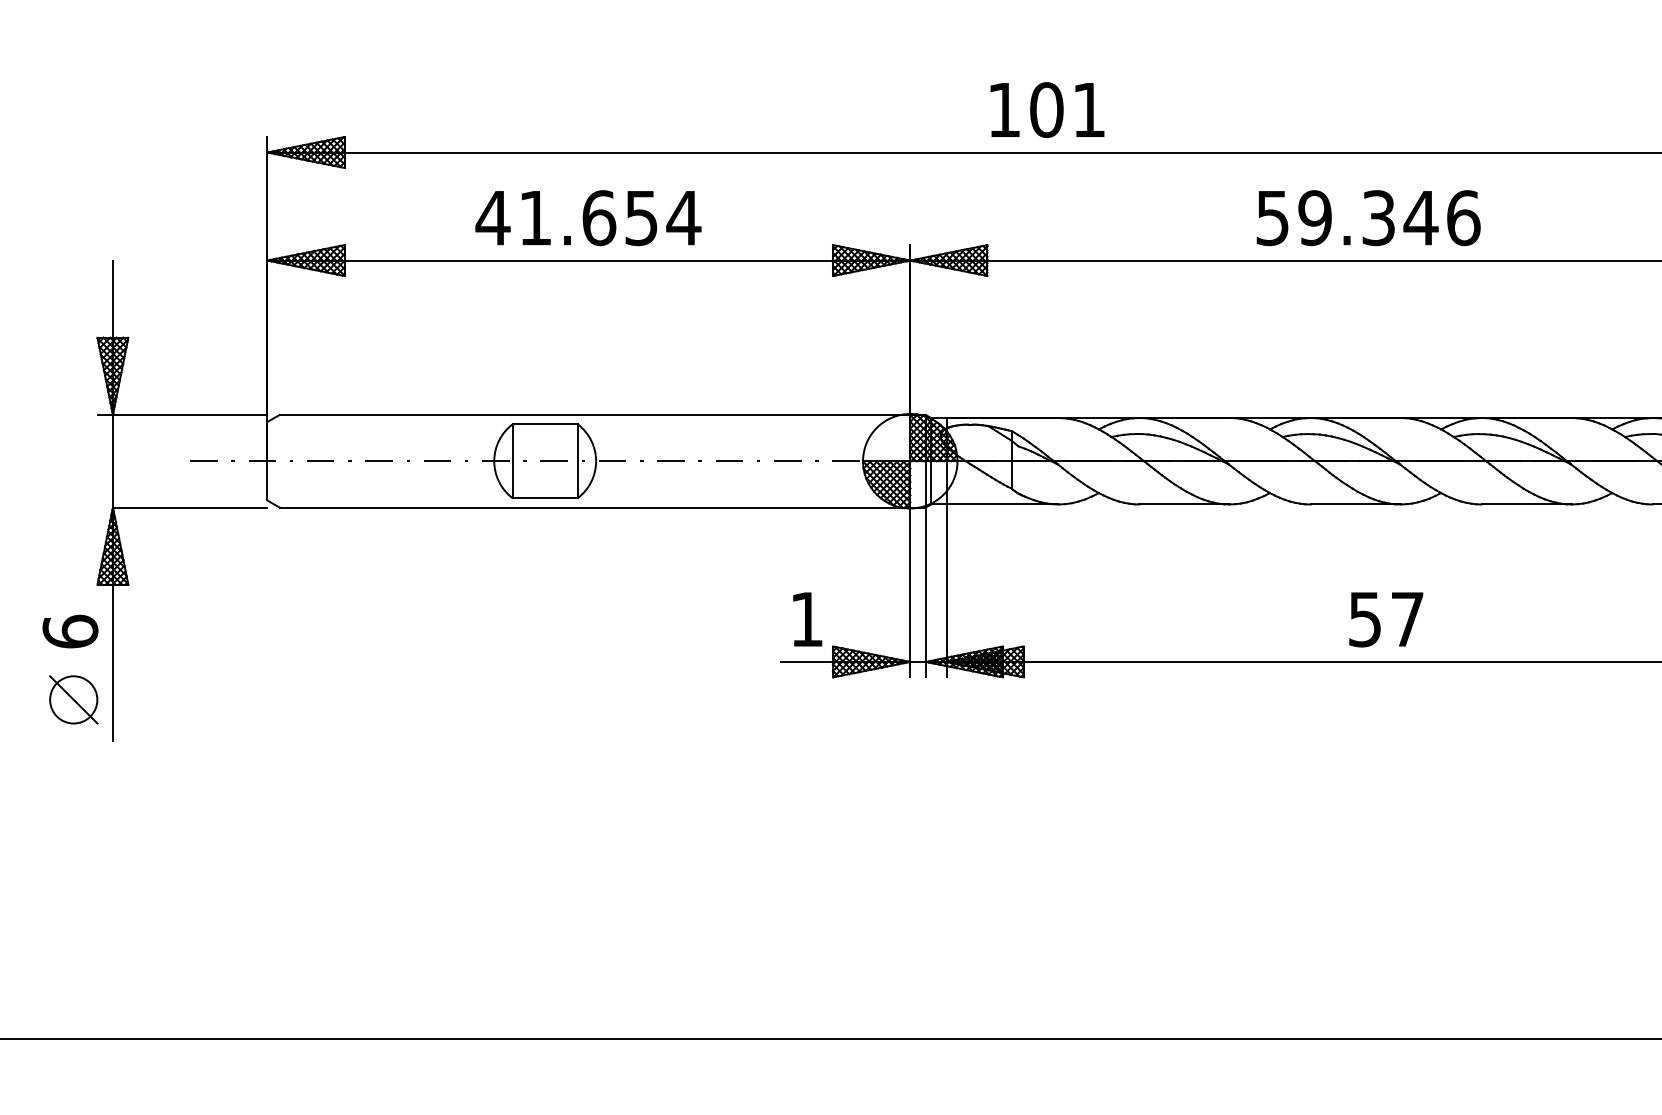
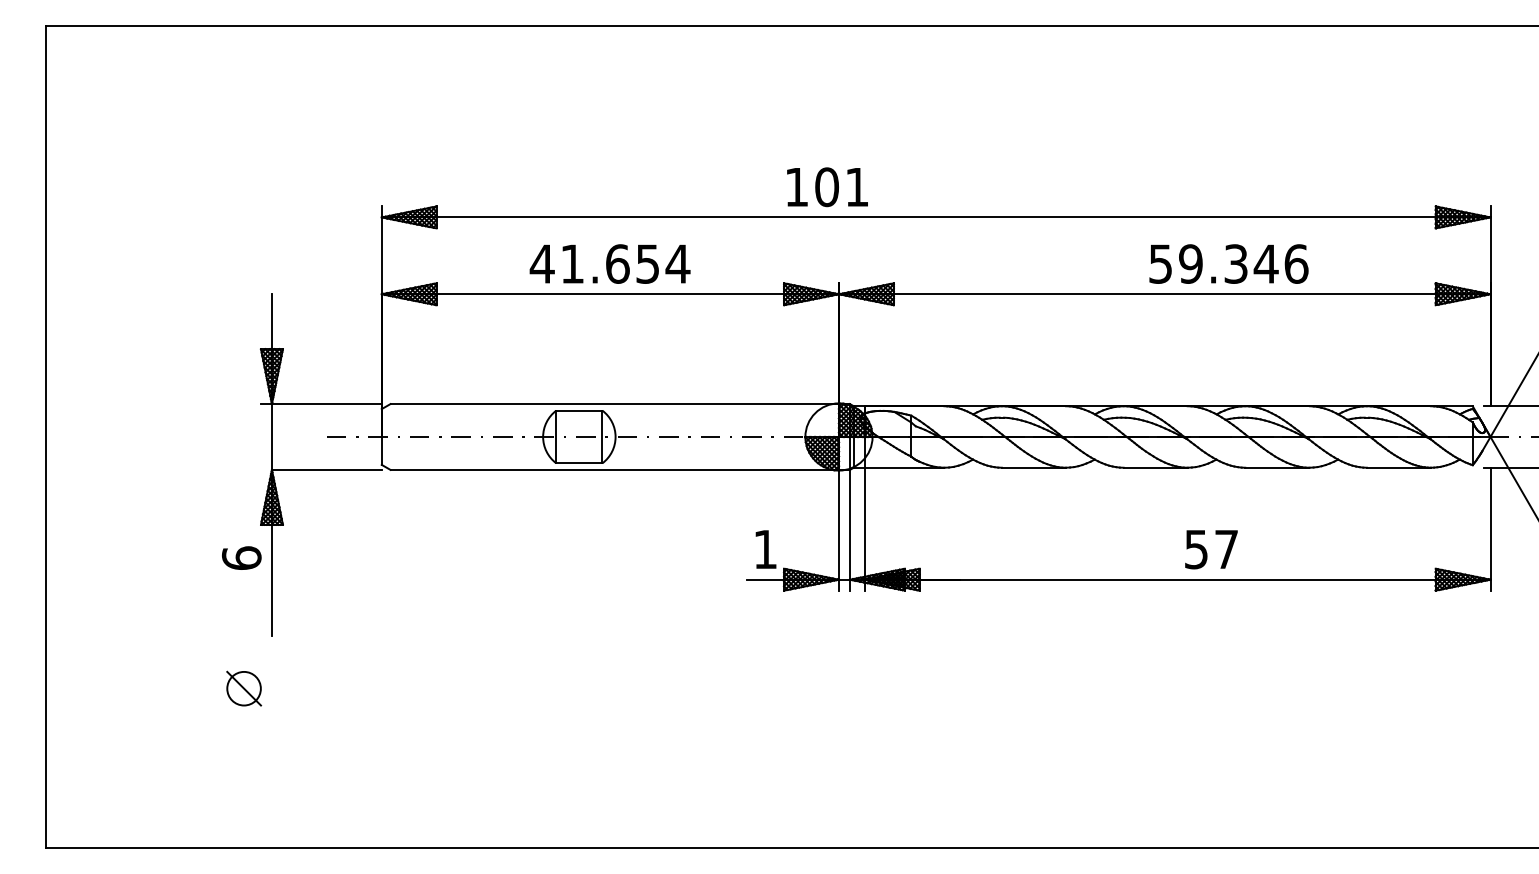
text: (1047, 110) -> (827, 187), moved
text: (1368, 217) -> (1228, 263), moved
text: (1386, 619) -> (1211, 549), moved
part: (74, 699) -> (244, 688), moved

